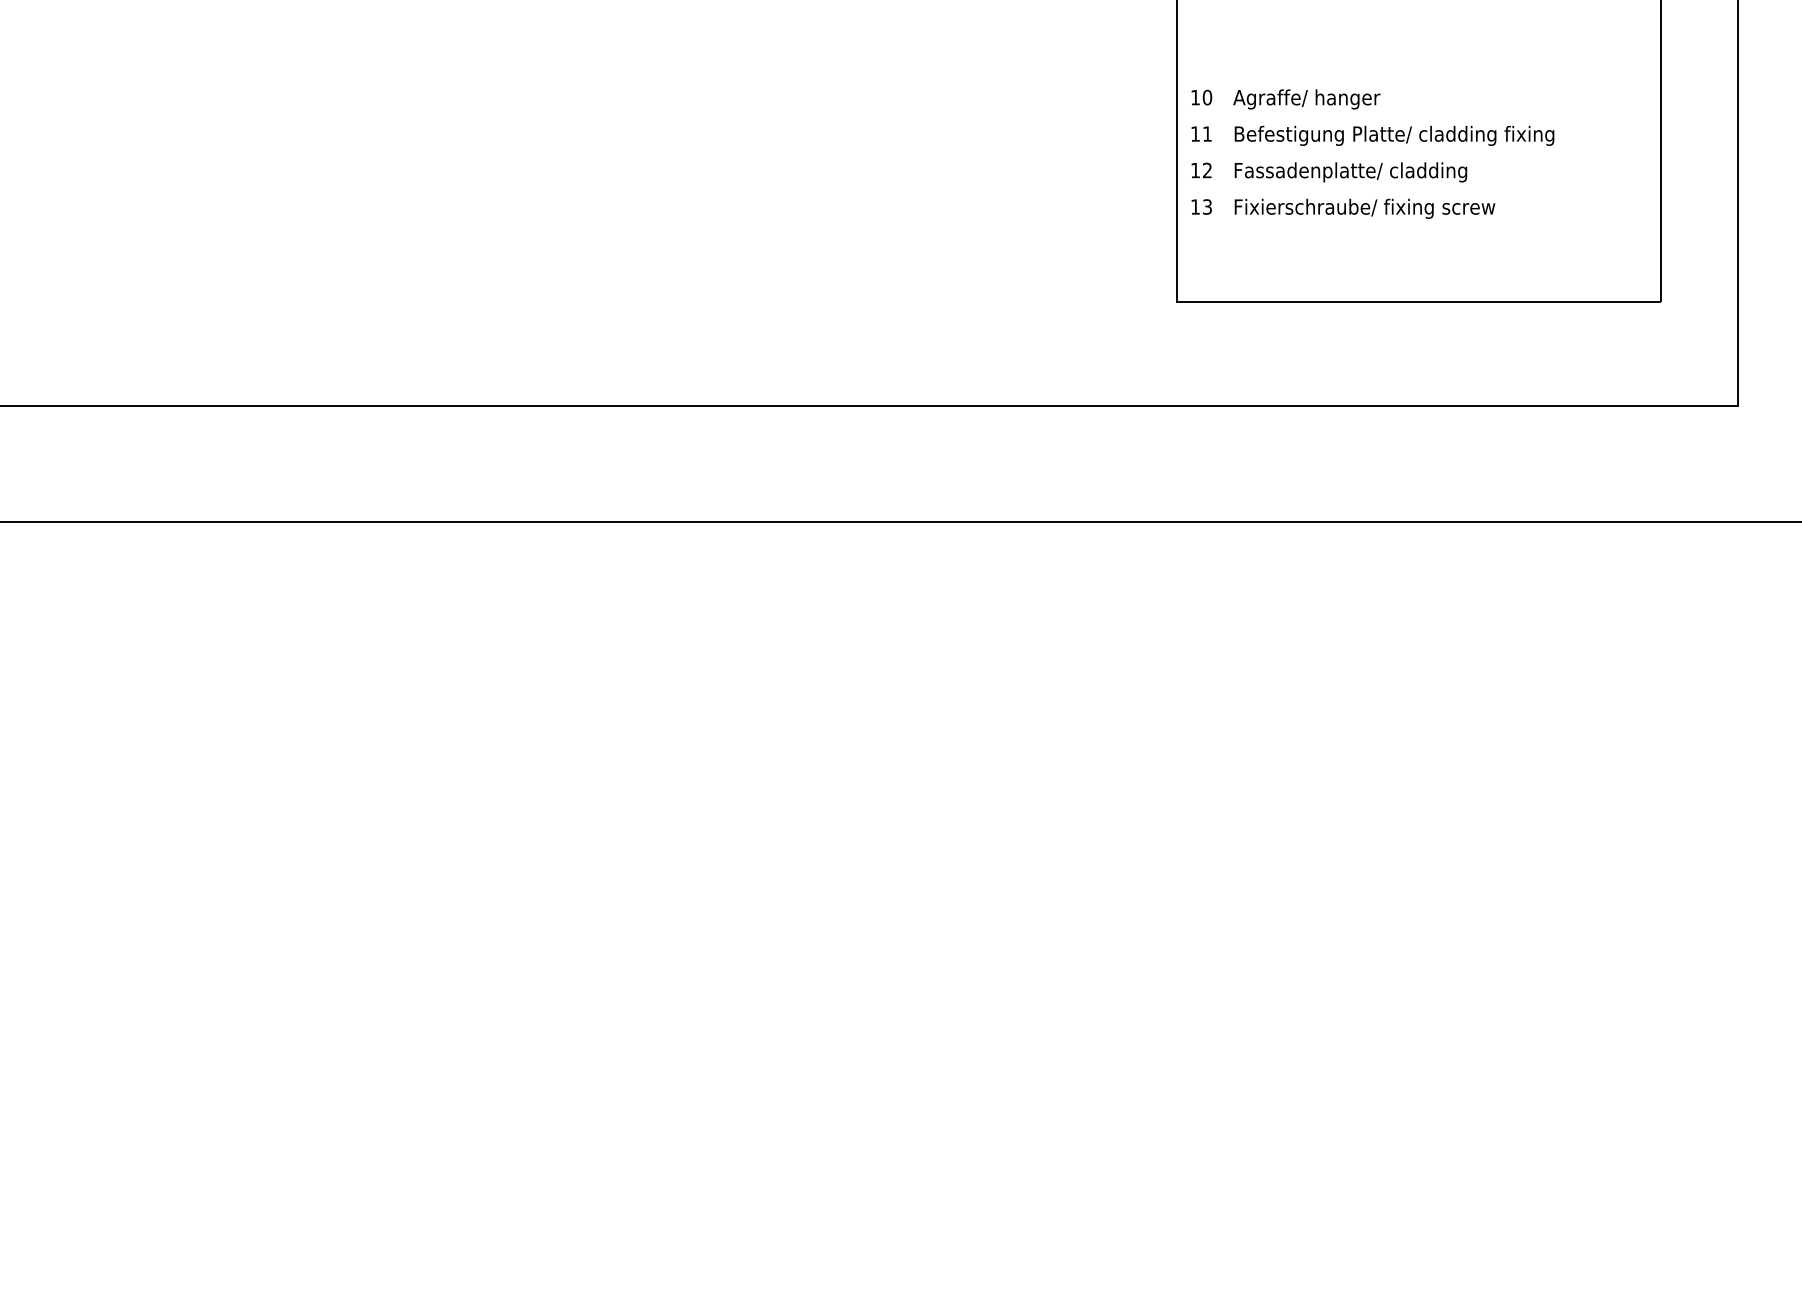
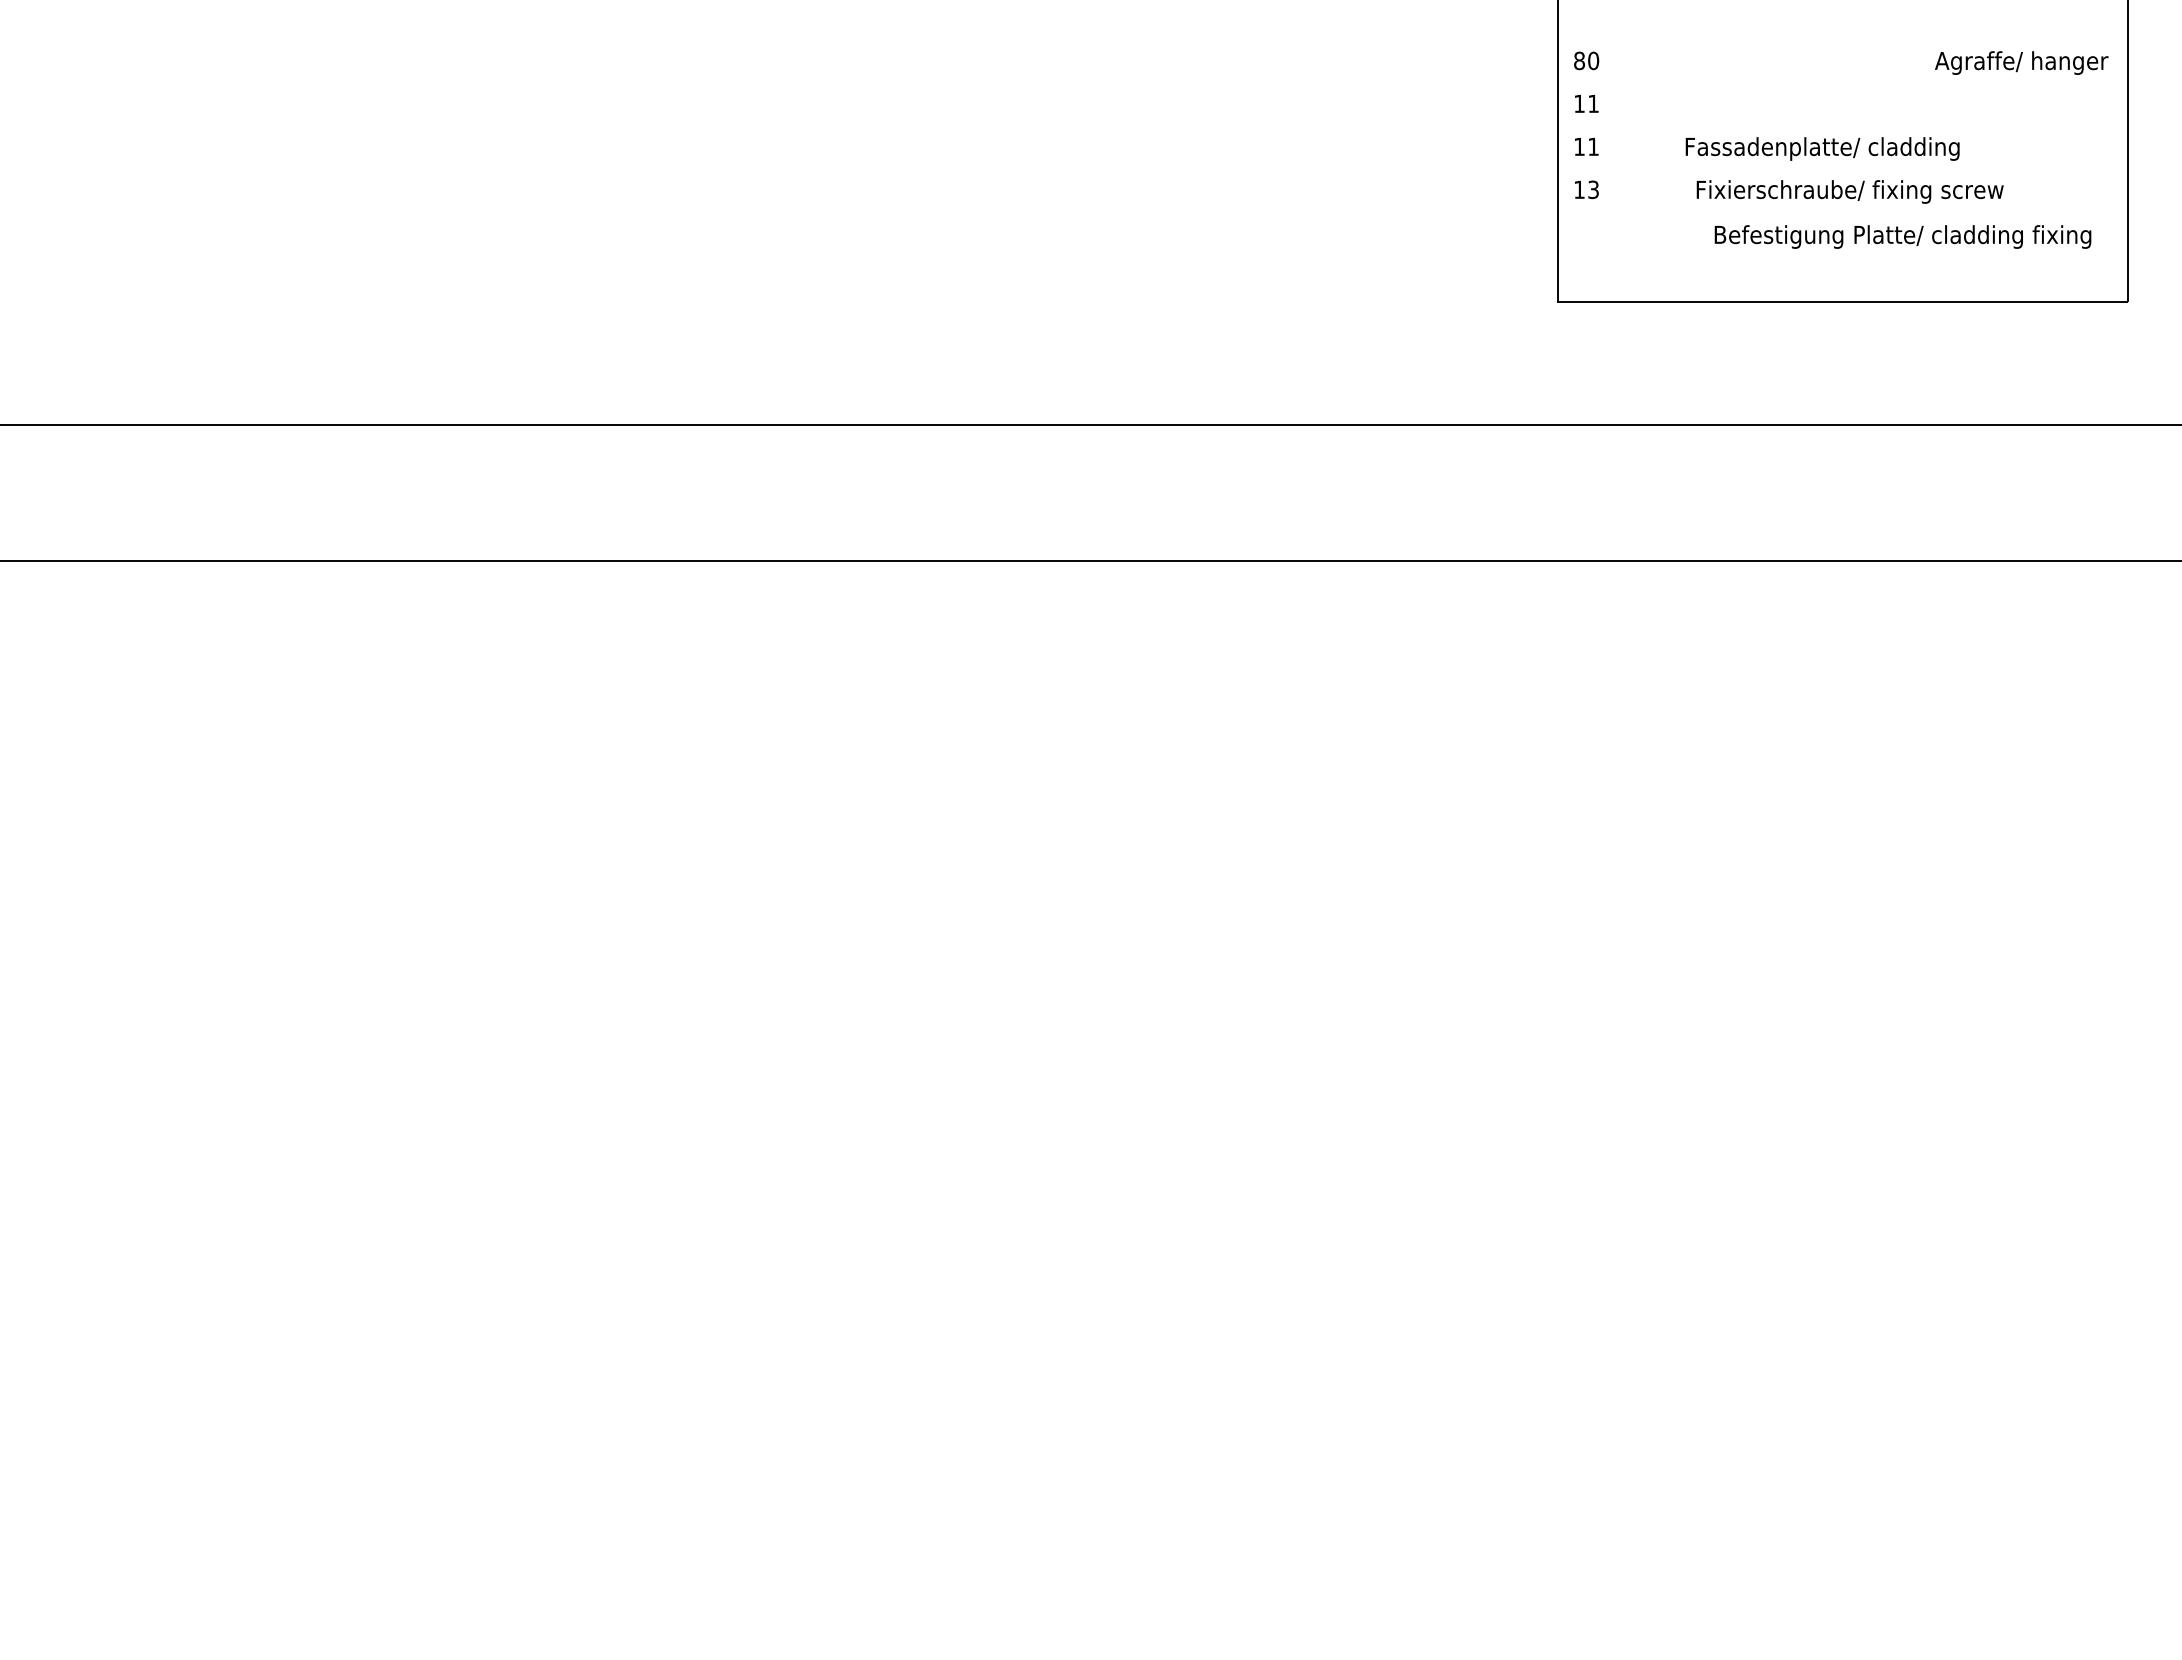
text: (1195, 97) -> (1579, 60), 10 -> 80
text: (1306, 98) -> (2021, 62), moved
text: (1394, 135) -> (1902, 236), moved
text: (1207, 170) -> (1593, 146), 12 -> 11
text: (1350, 171) -> (1822, 148), moved
text: (1364, 208) -> (1849, 191), moved

